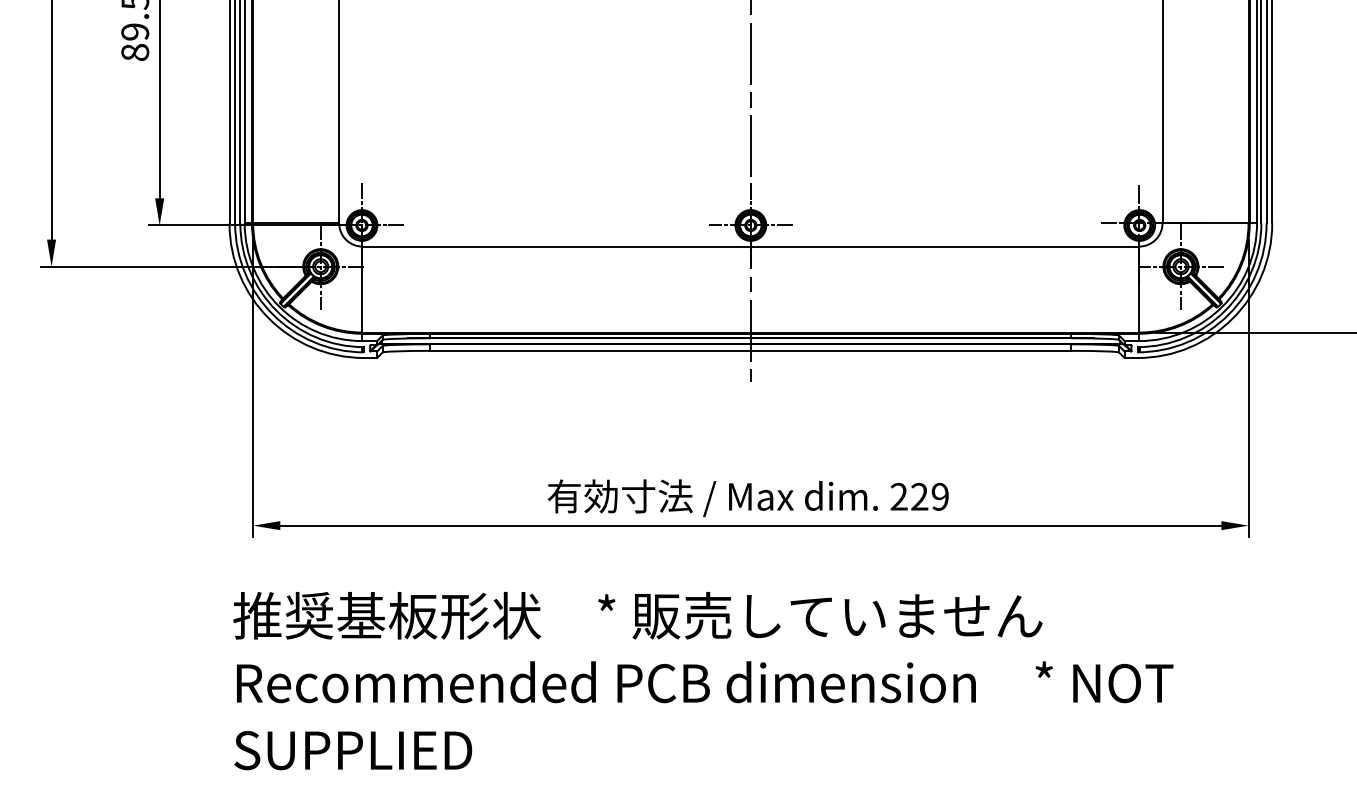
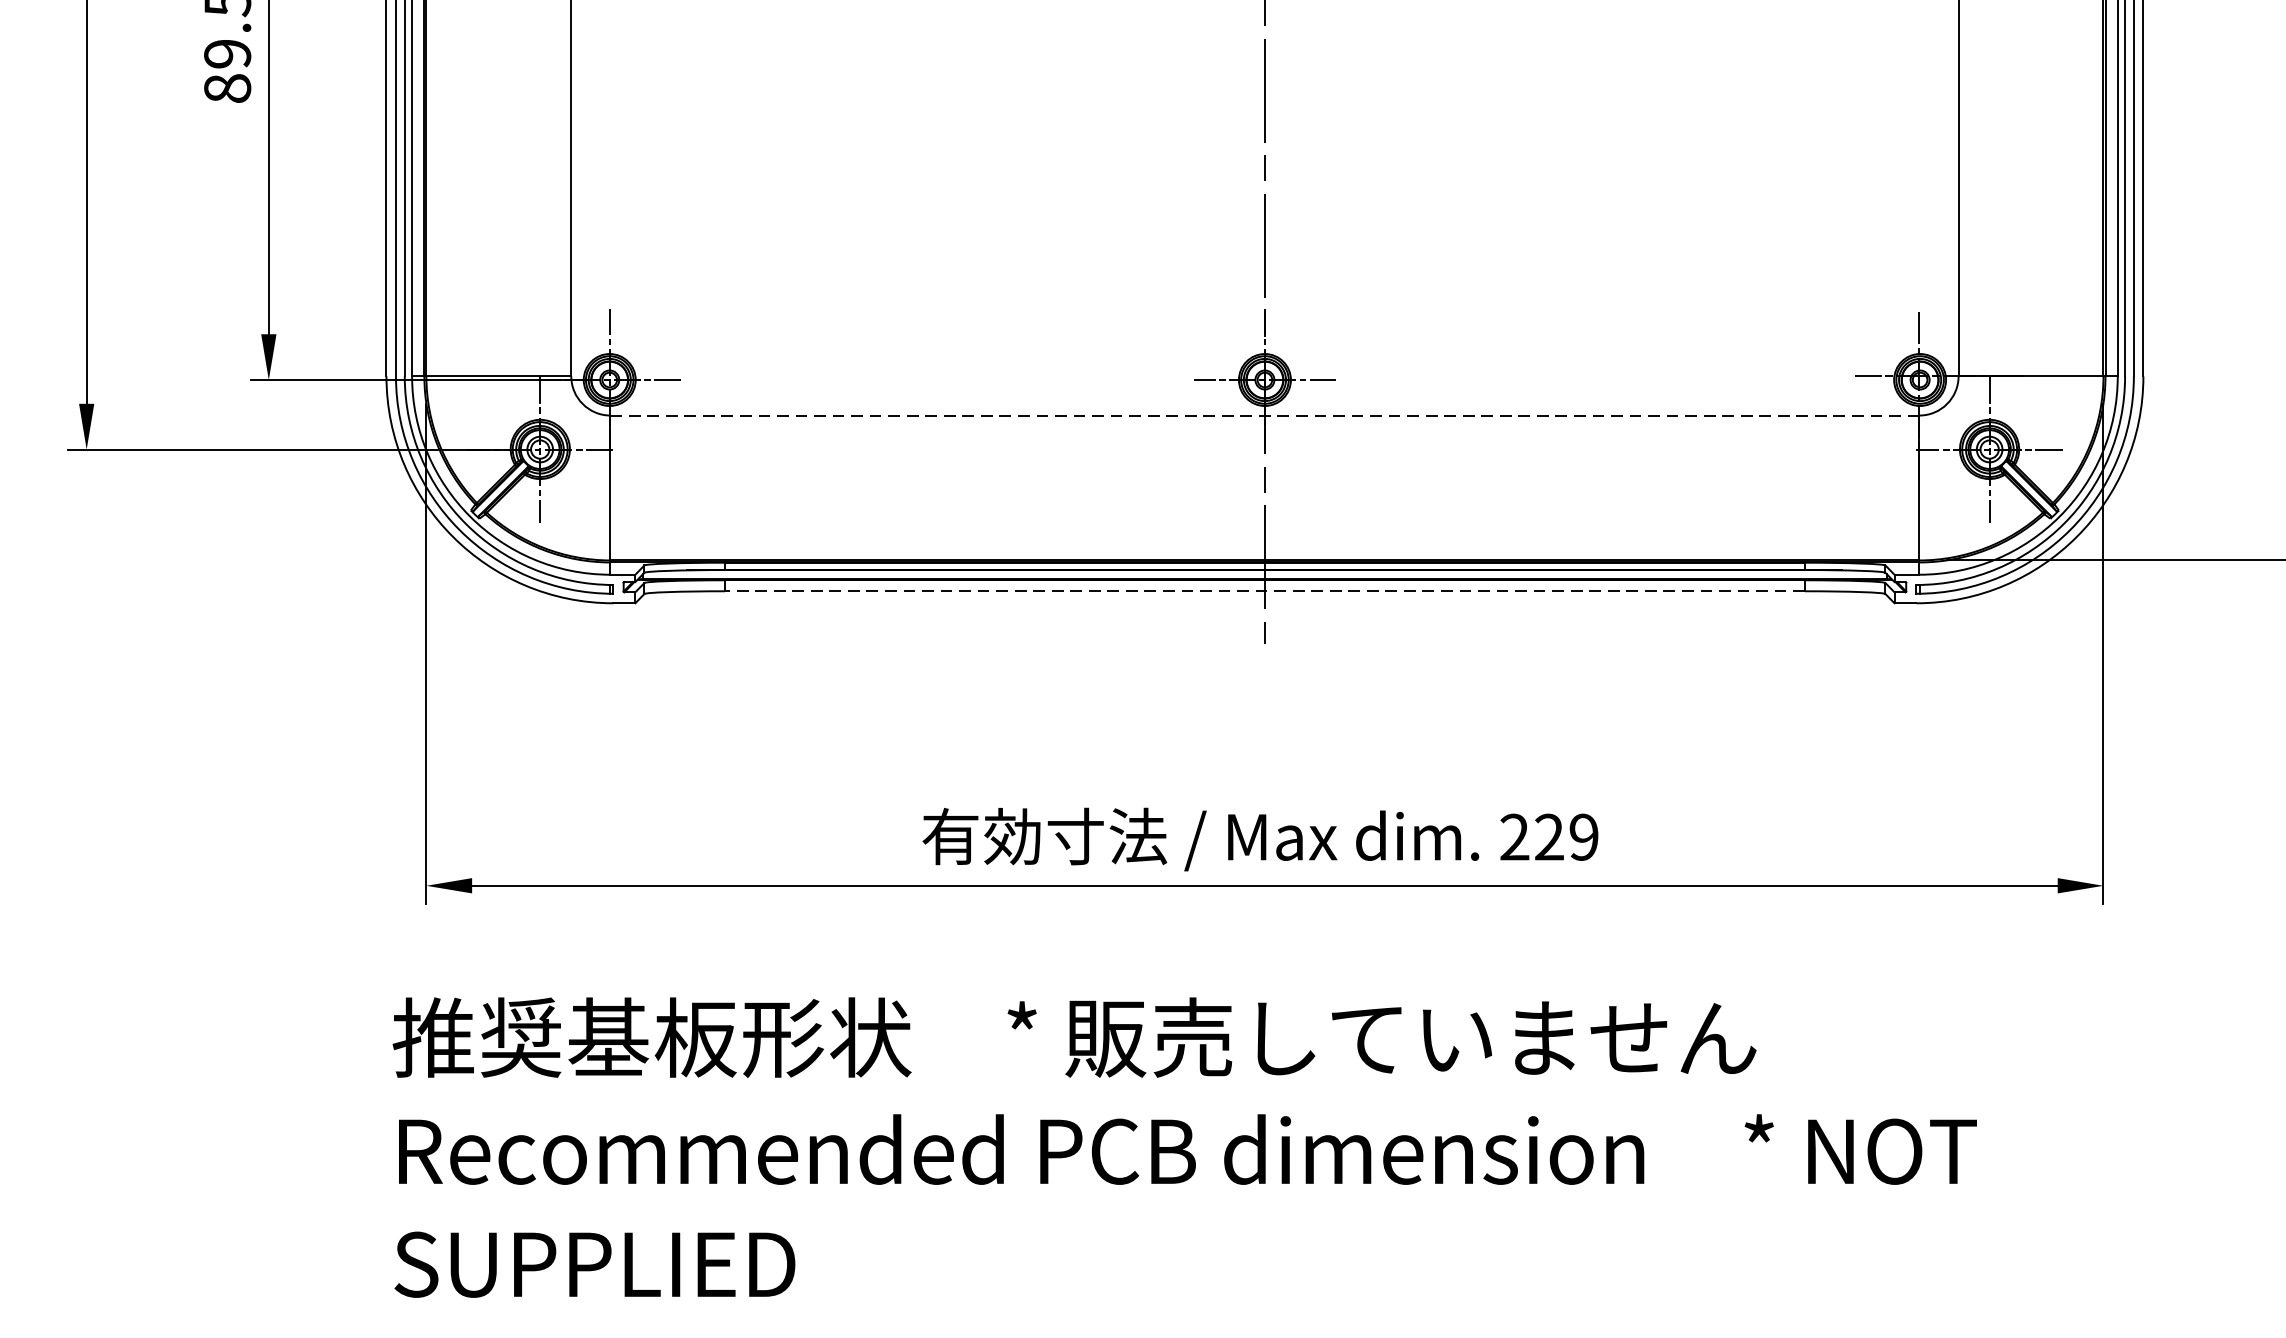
line: (750, 246) -> (1264, 415), solid -> dashed
line: (750, 350) -> (1264, 590), solid -> dashed

